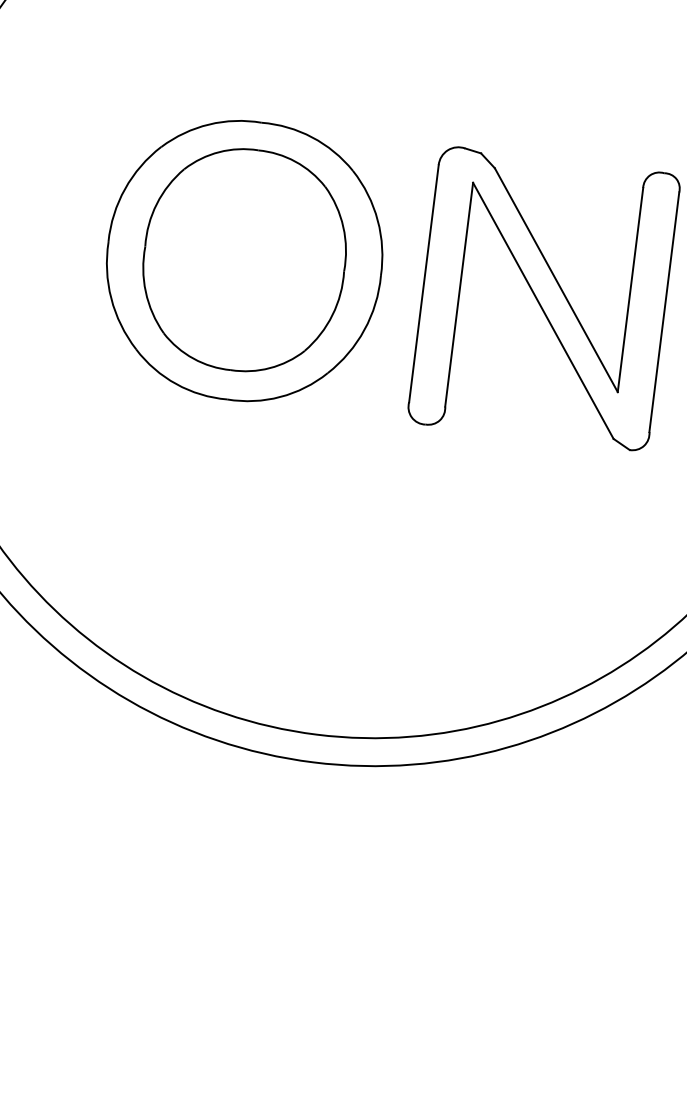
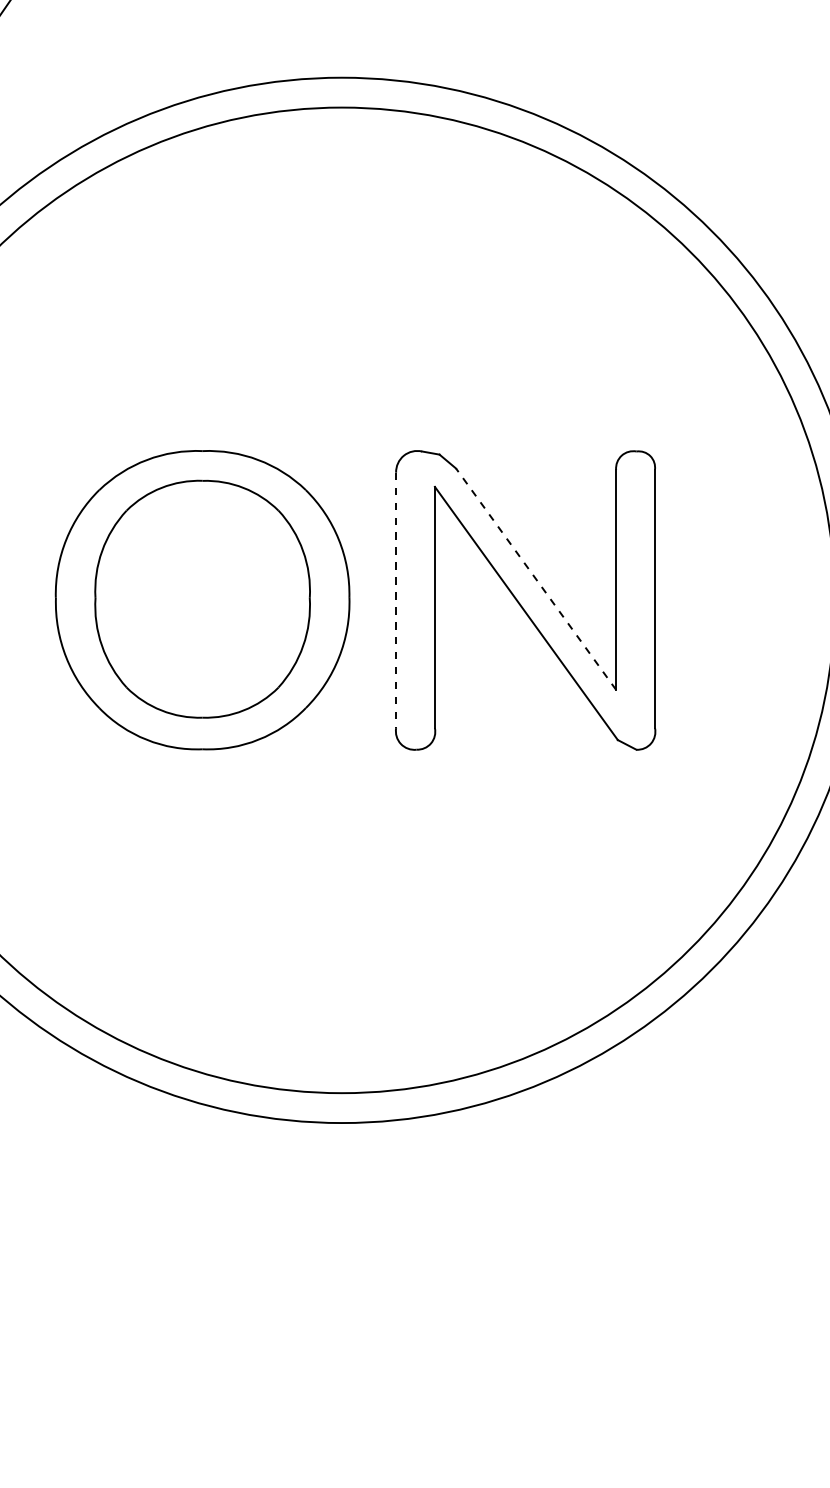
line: (556, 280) -> (536, 579), solid -> dashed
line: (424, 283) -> (396, 600), solid -> dashed

